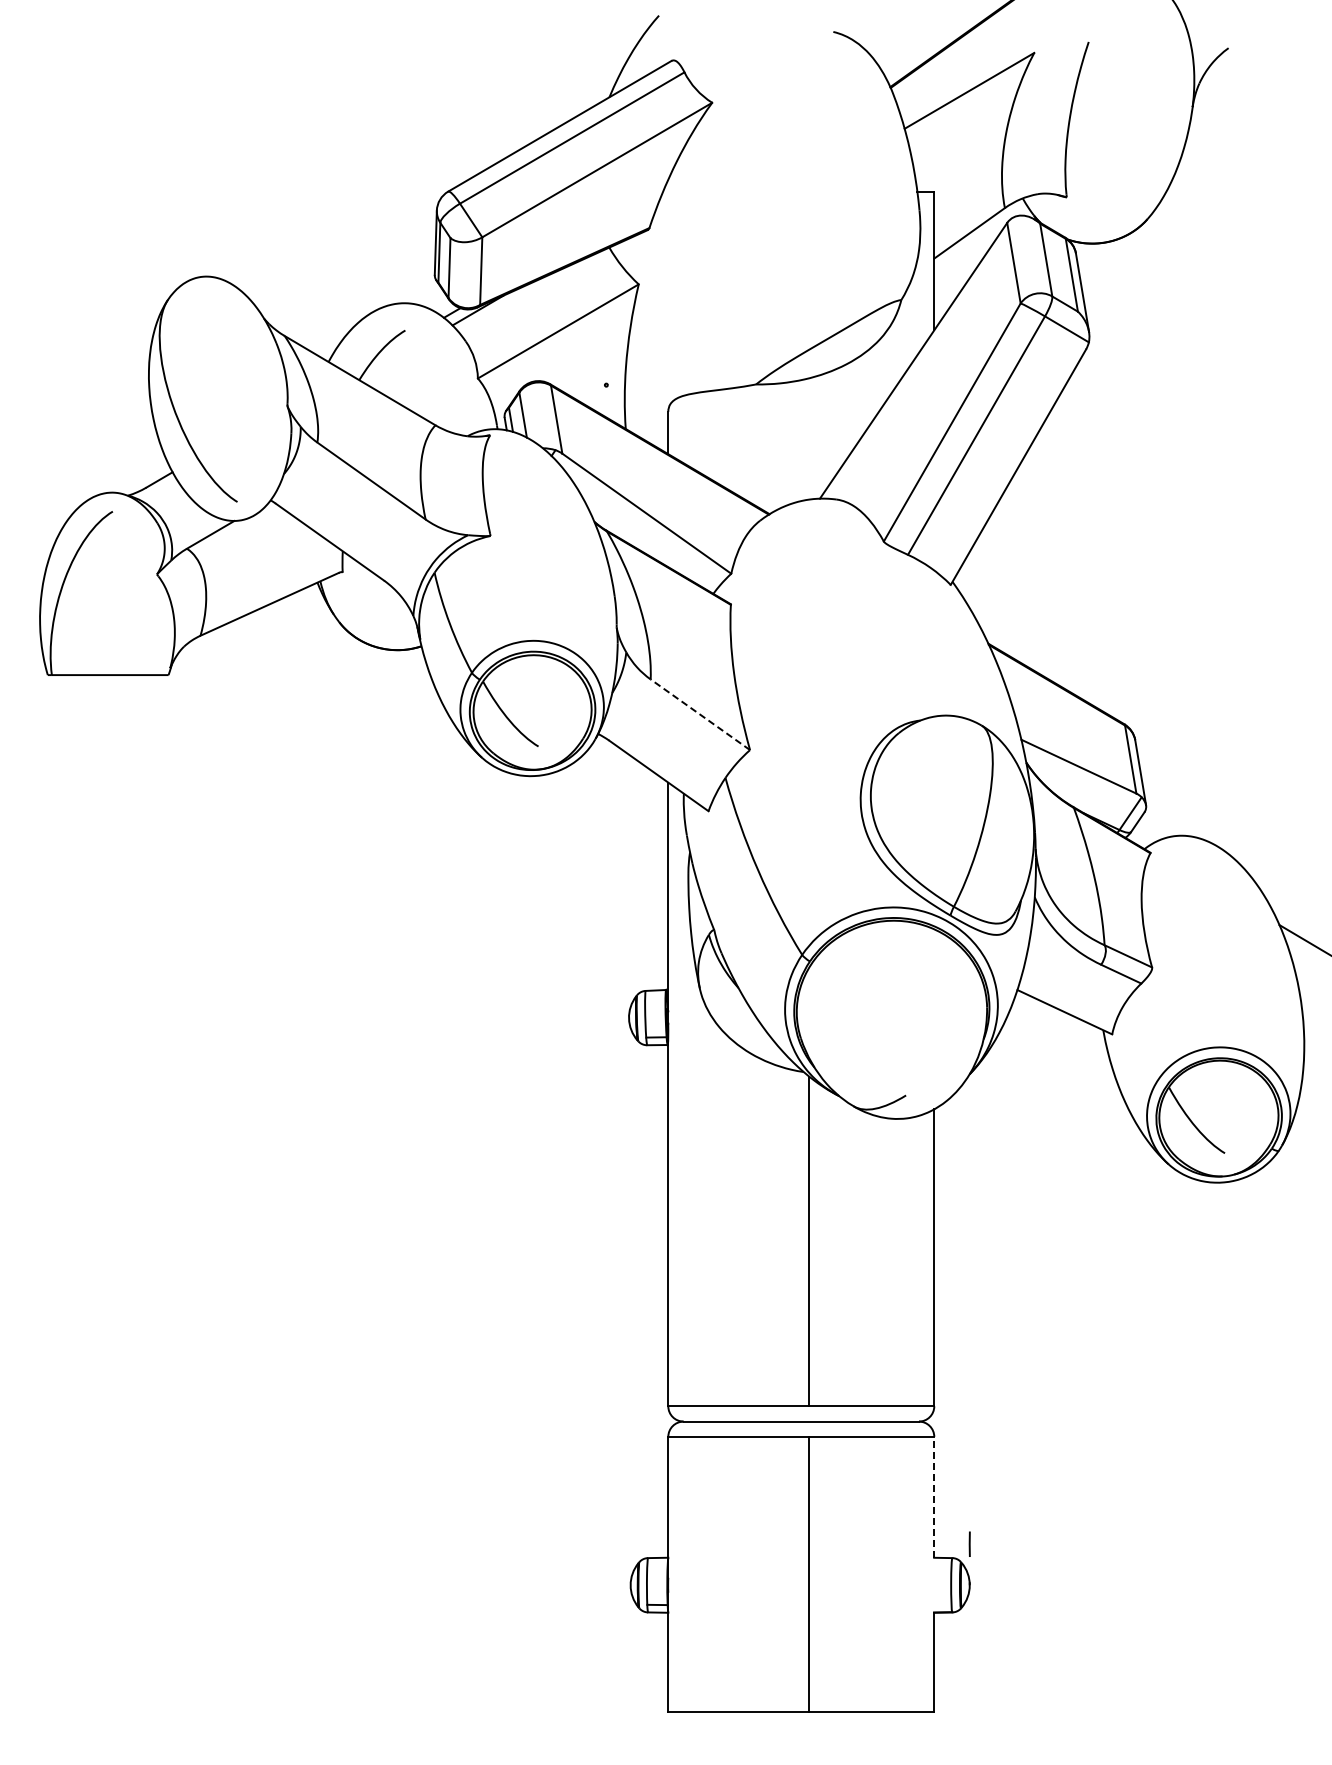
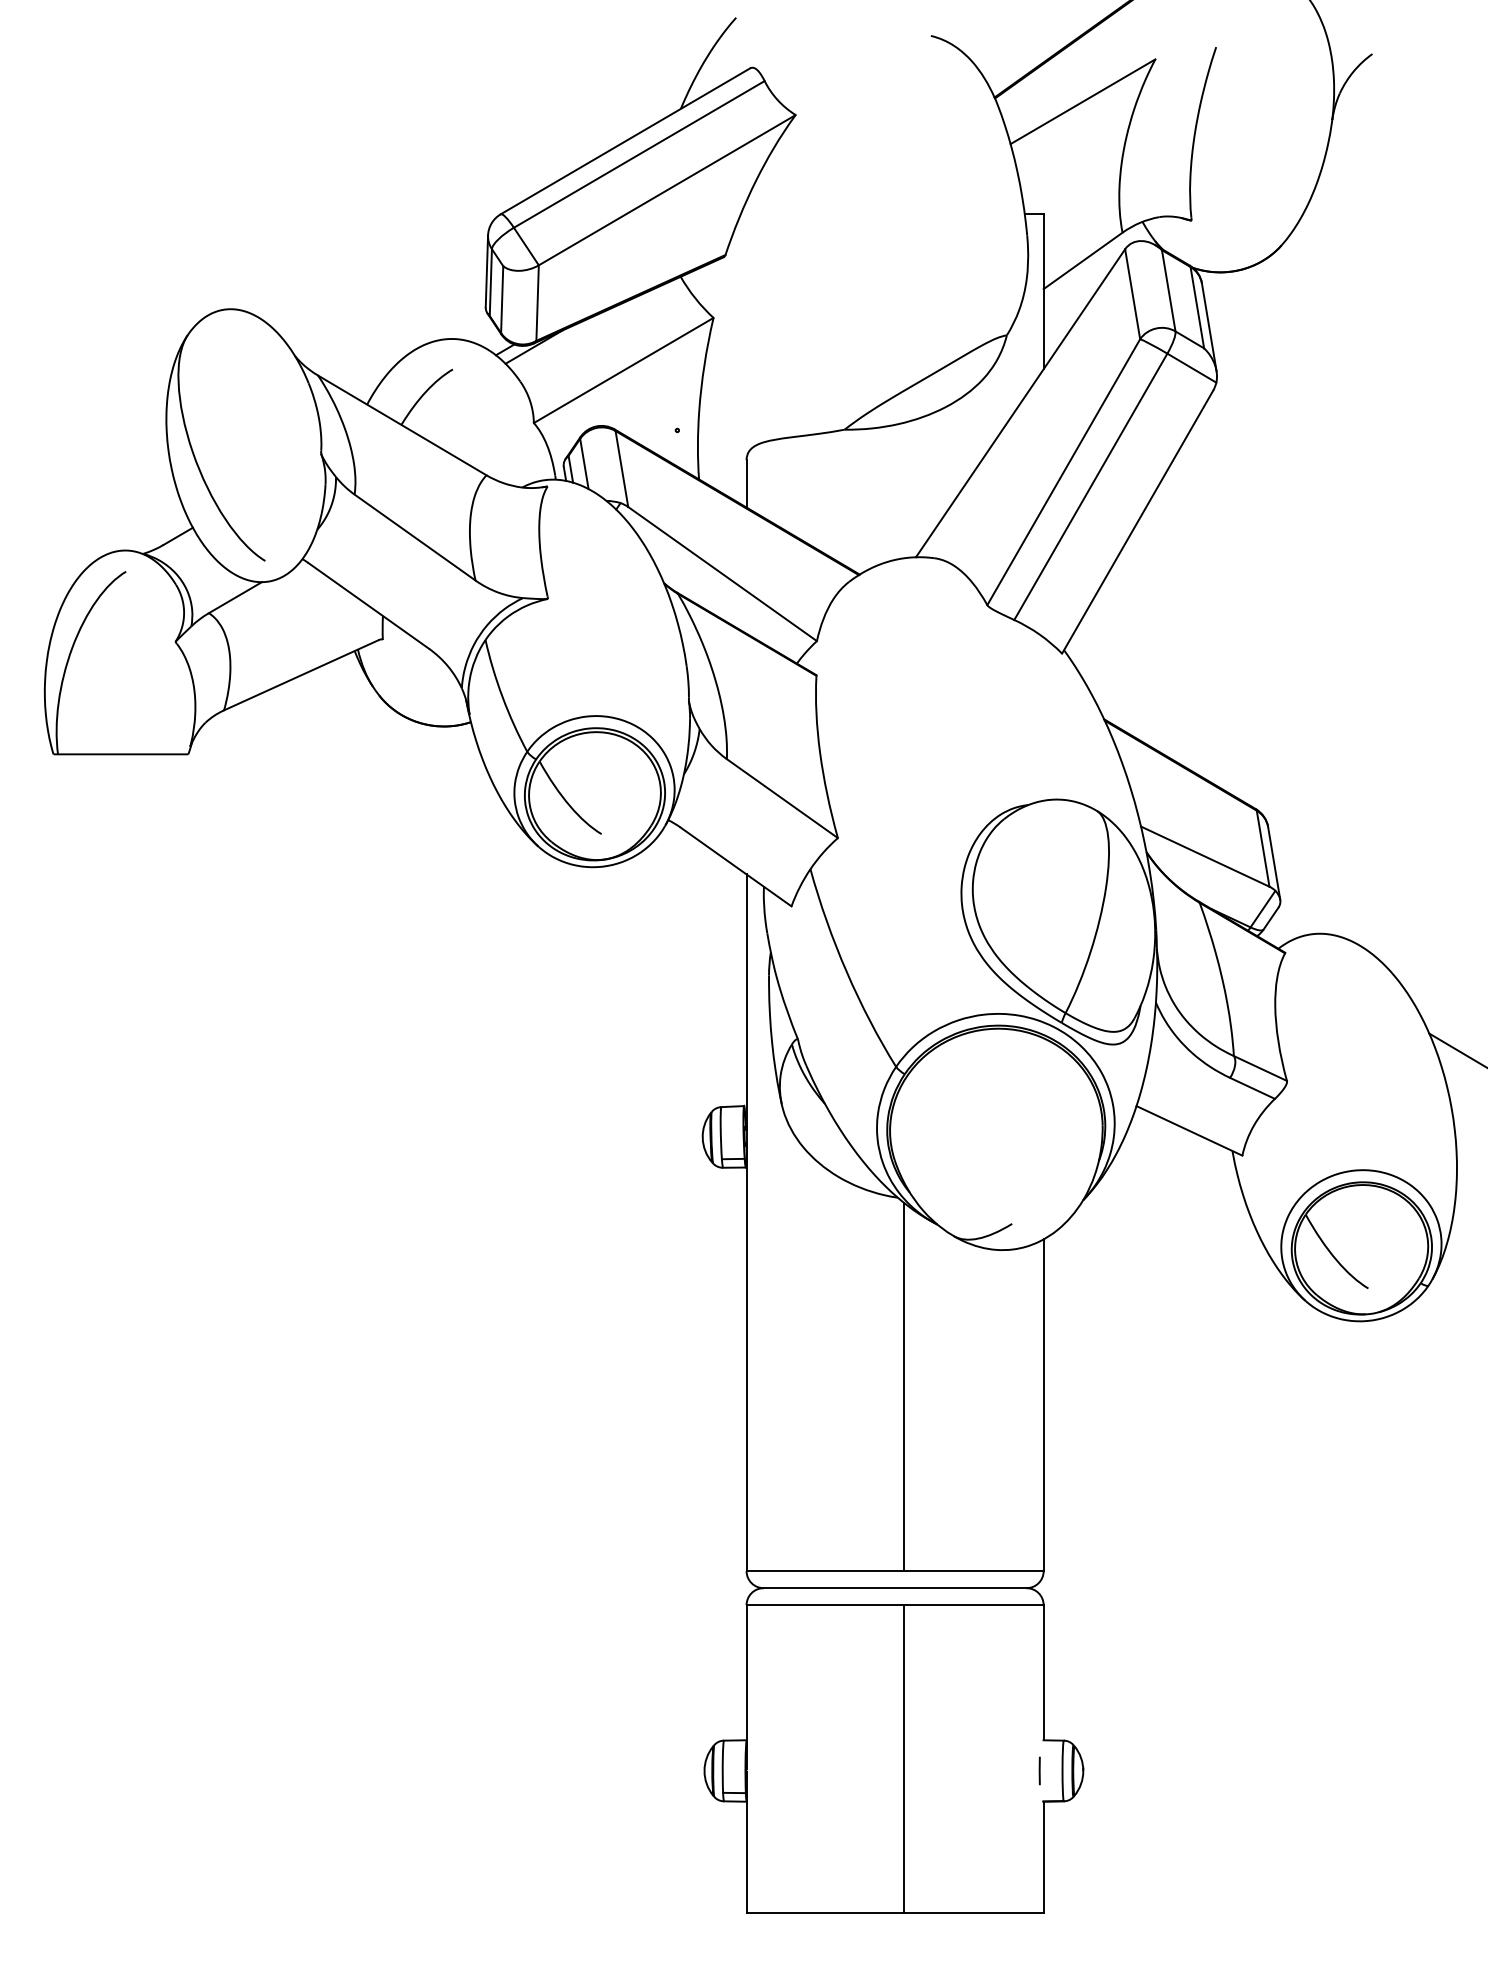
line: (700, 714) -> (782, 798), dashed -> solid
line: (934, 1496) -> (1043, 1671), dashed -> solid
line: (969, 1543) -> (1039, 1770), moved

